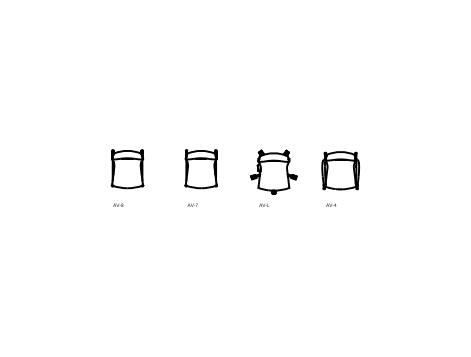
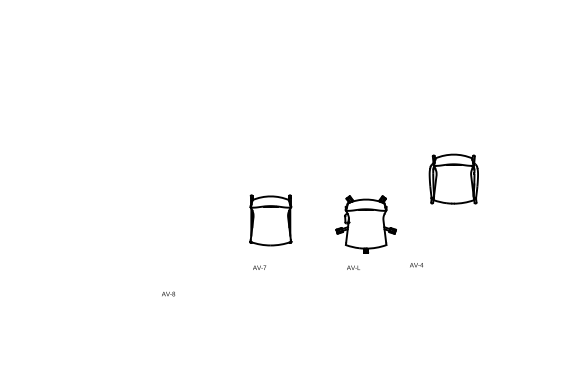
part: (127, 169) -> (174, 220), removed
part: (340, 170) -> (453, 178), moved
text: (118, 204) -> (168, 293), moved
text: (330, 204) -> (415, 264), moved

